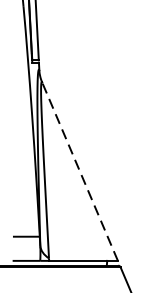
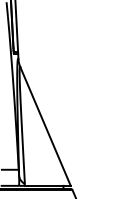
line: (79, 171) -> (45, 126), dashed -> solid

